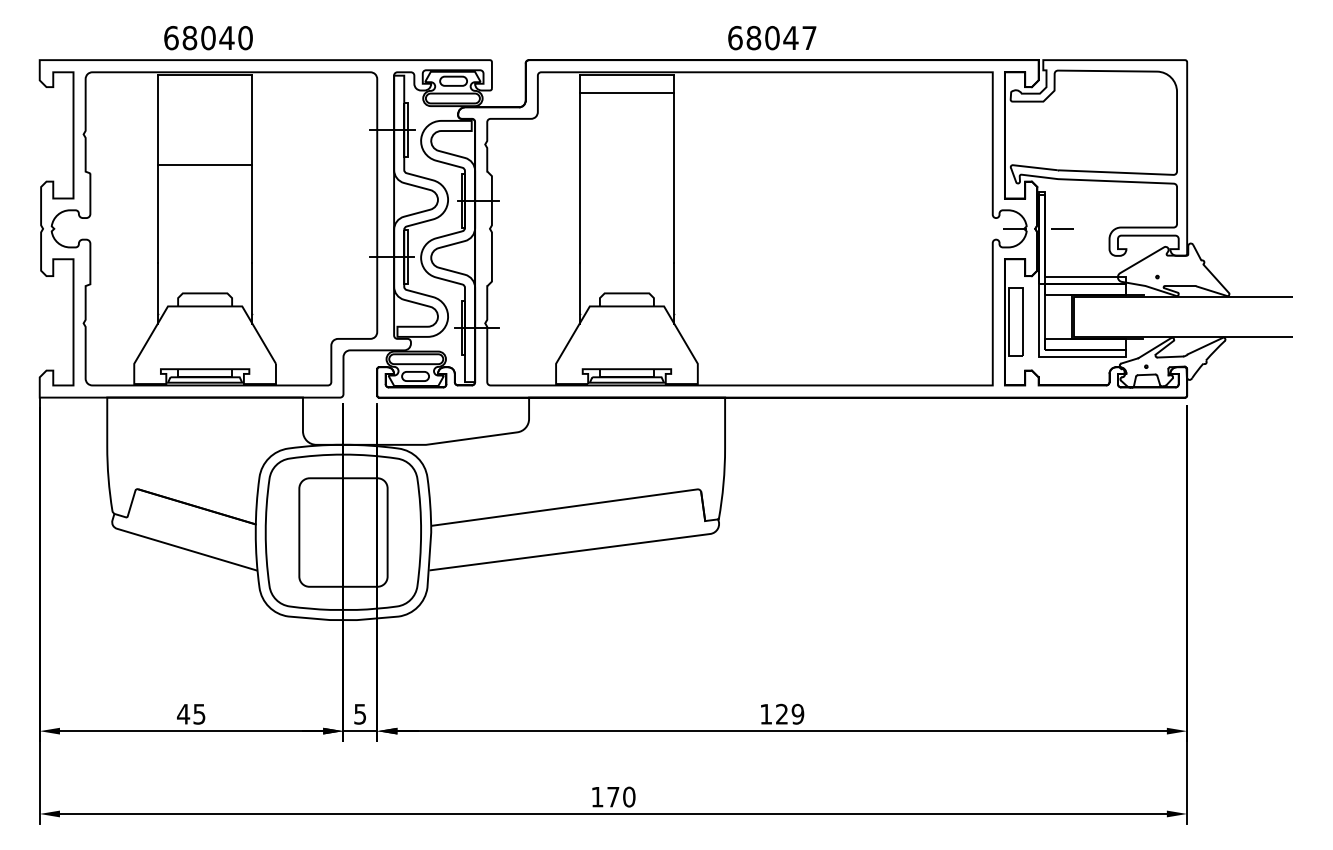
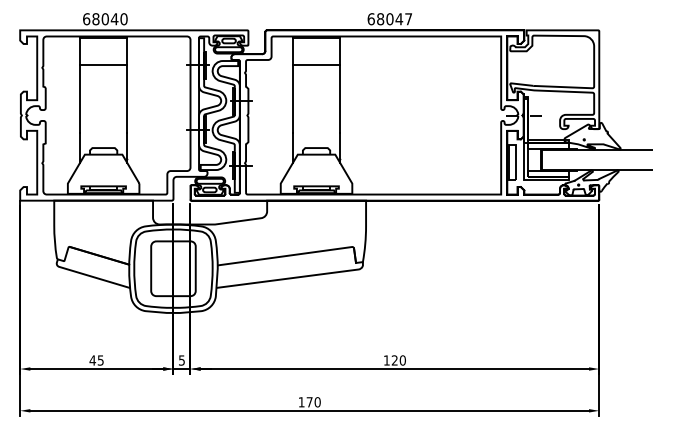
line: (626, 94) -> (316, 65), moved
line: (204, 165) -> (103, 65), moved
text: (797, 714) -> (402, 360), 129 -> 120

